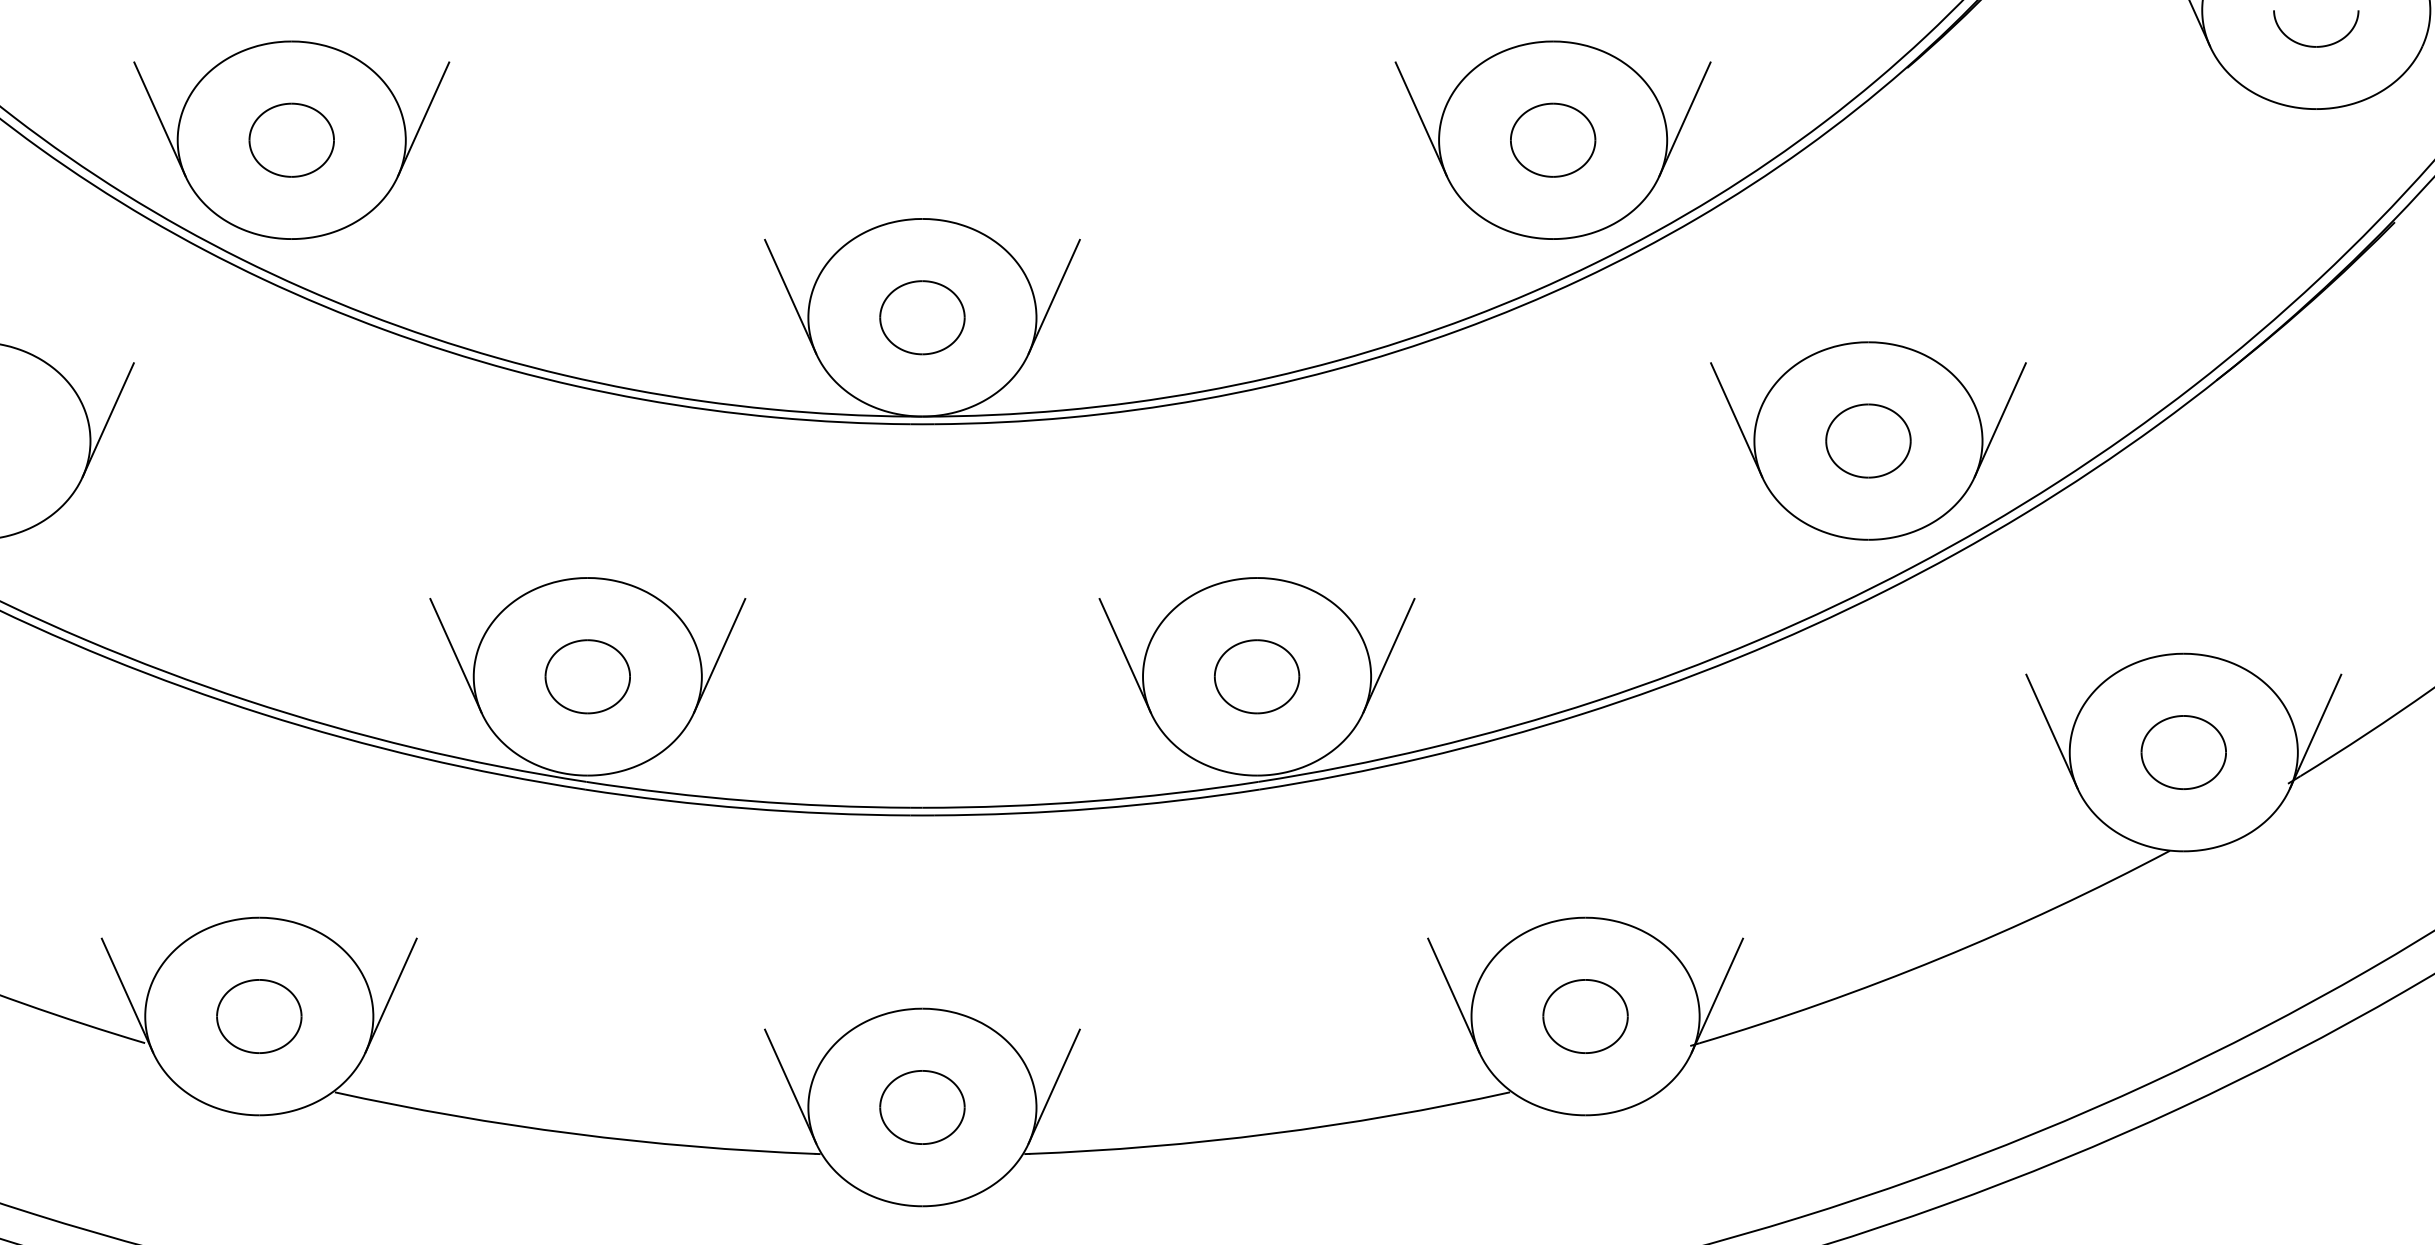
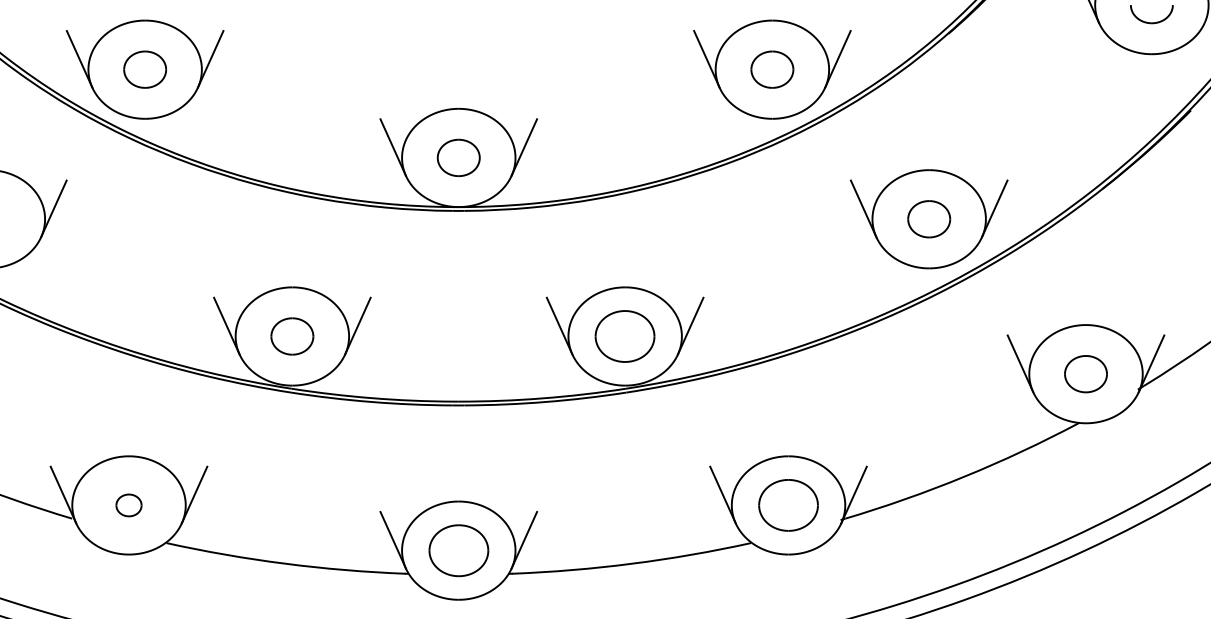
part: (1257, 676) -> (625, 336), size x1.4
part: (258, 1016) -> (128, 505), size x0.6
part: (1585, 1016) -> (788, 505), size x1.4
part: (921, 1107) -> (458, 550), size x1.4

